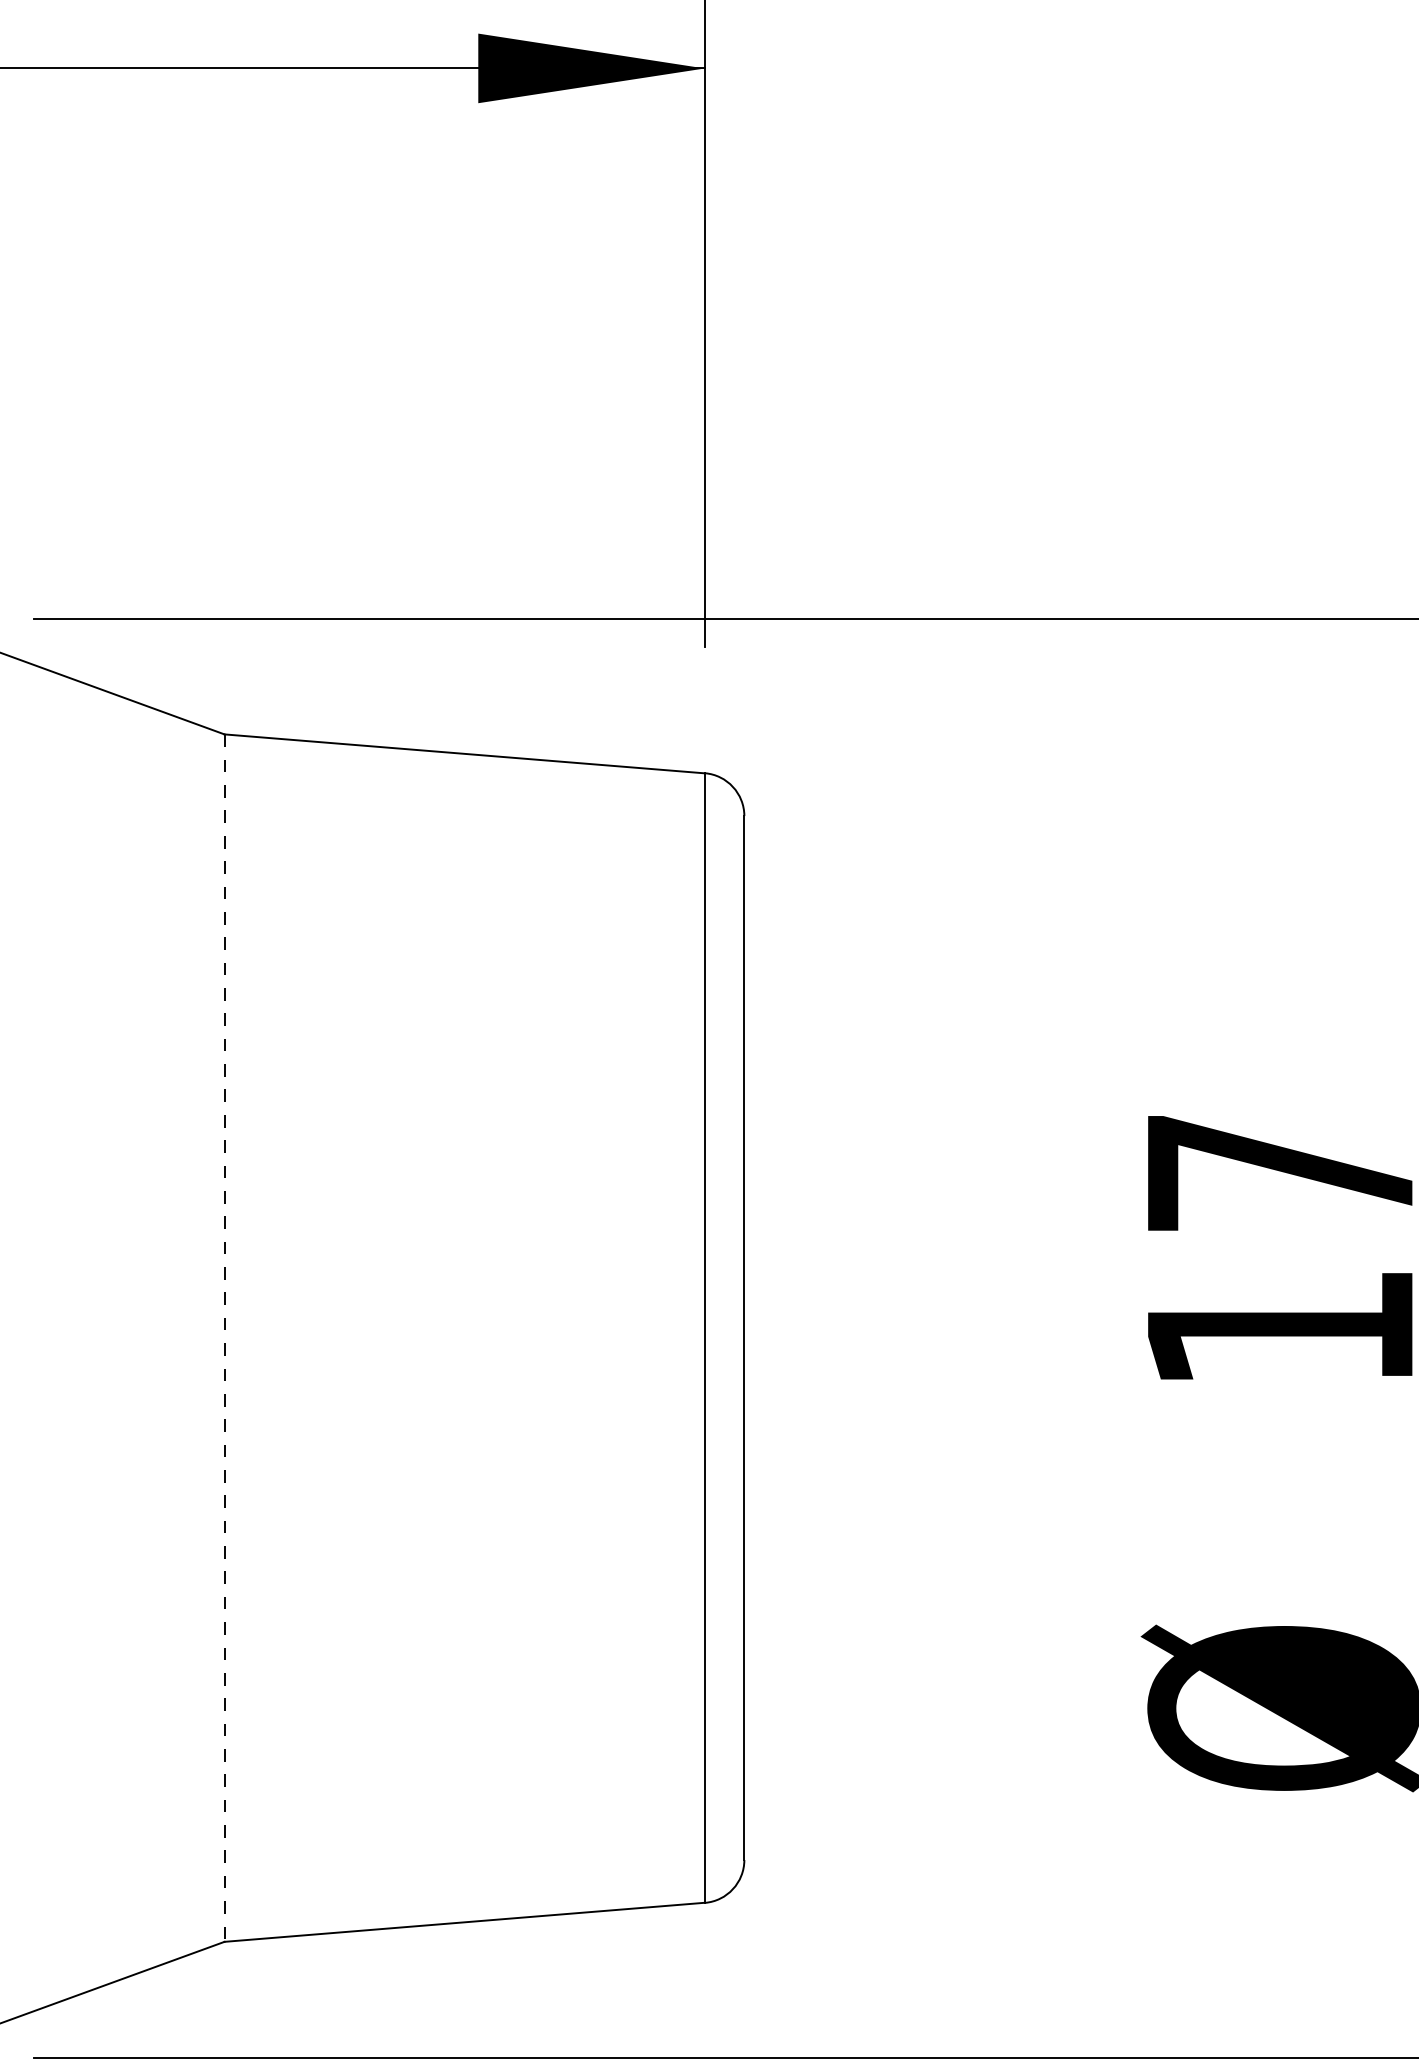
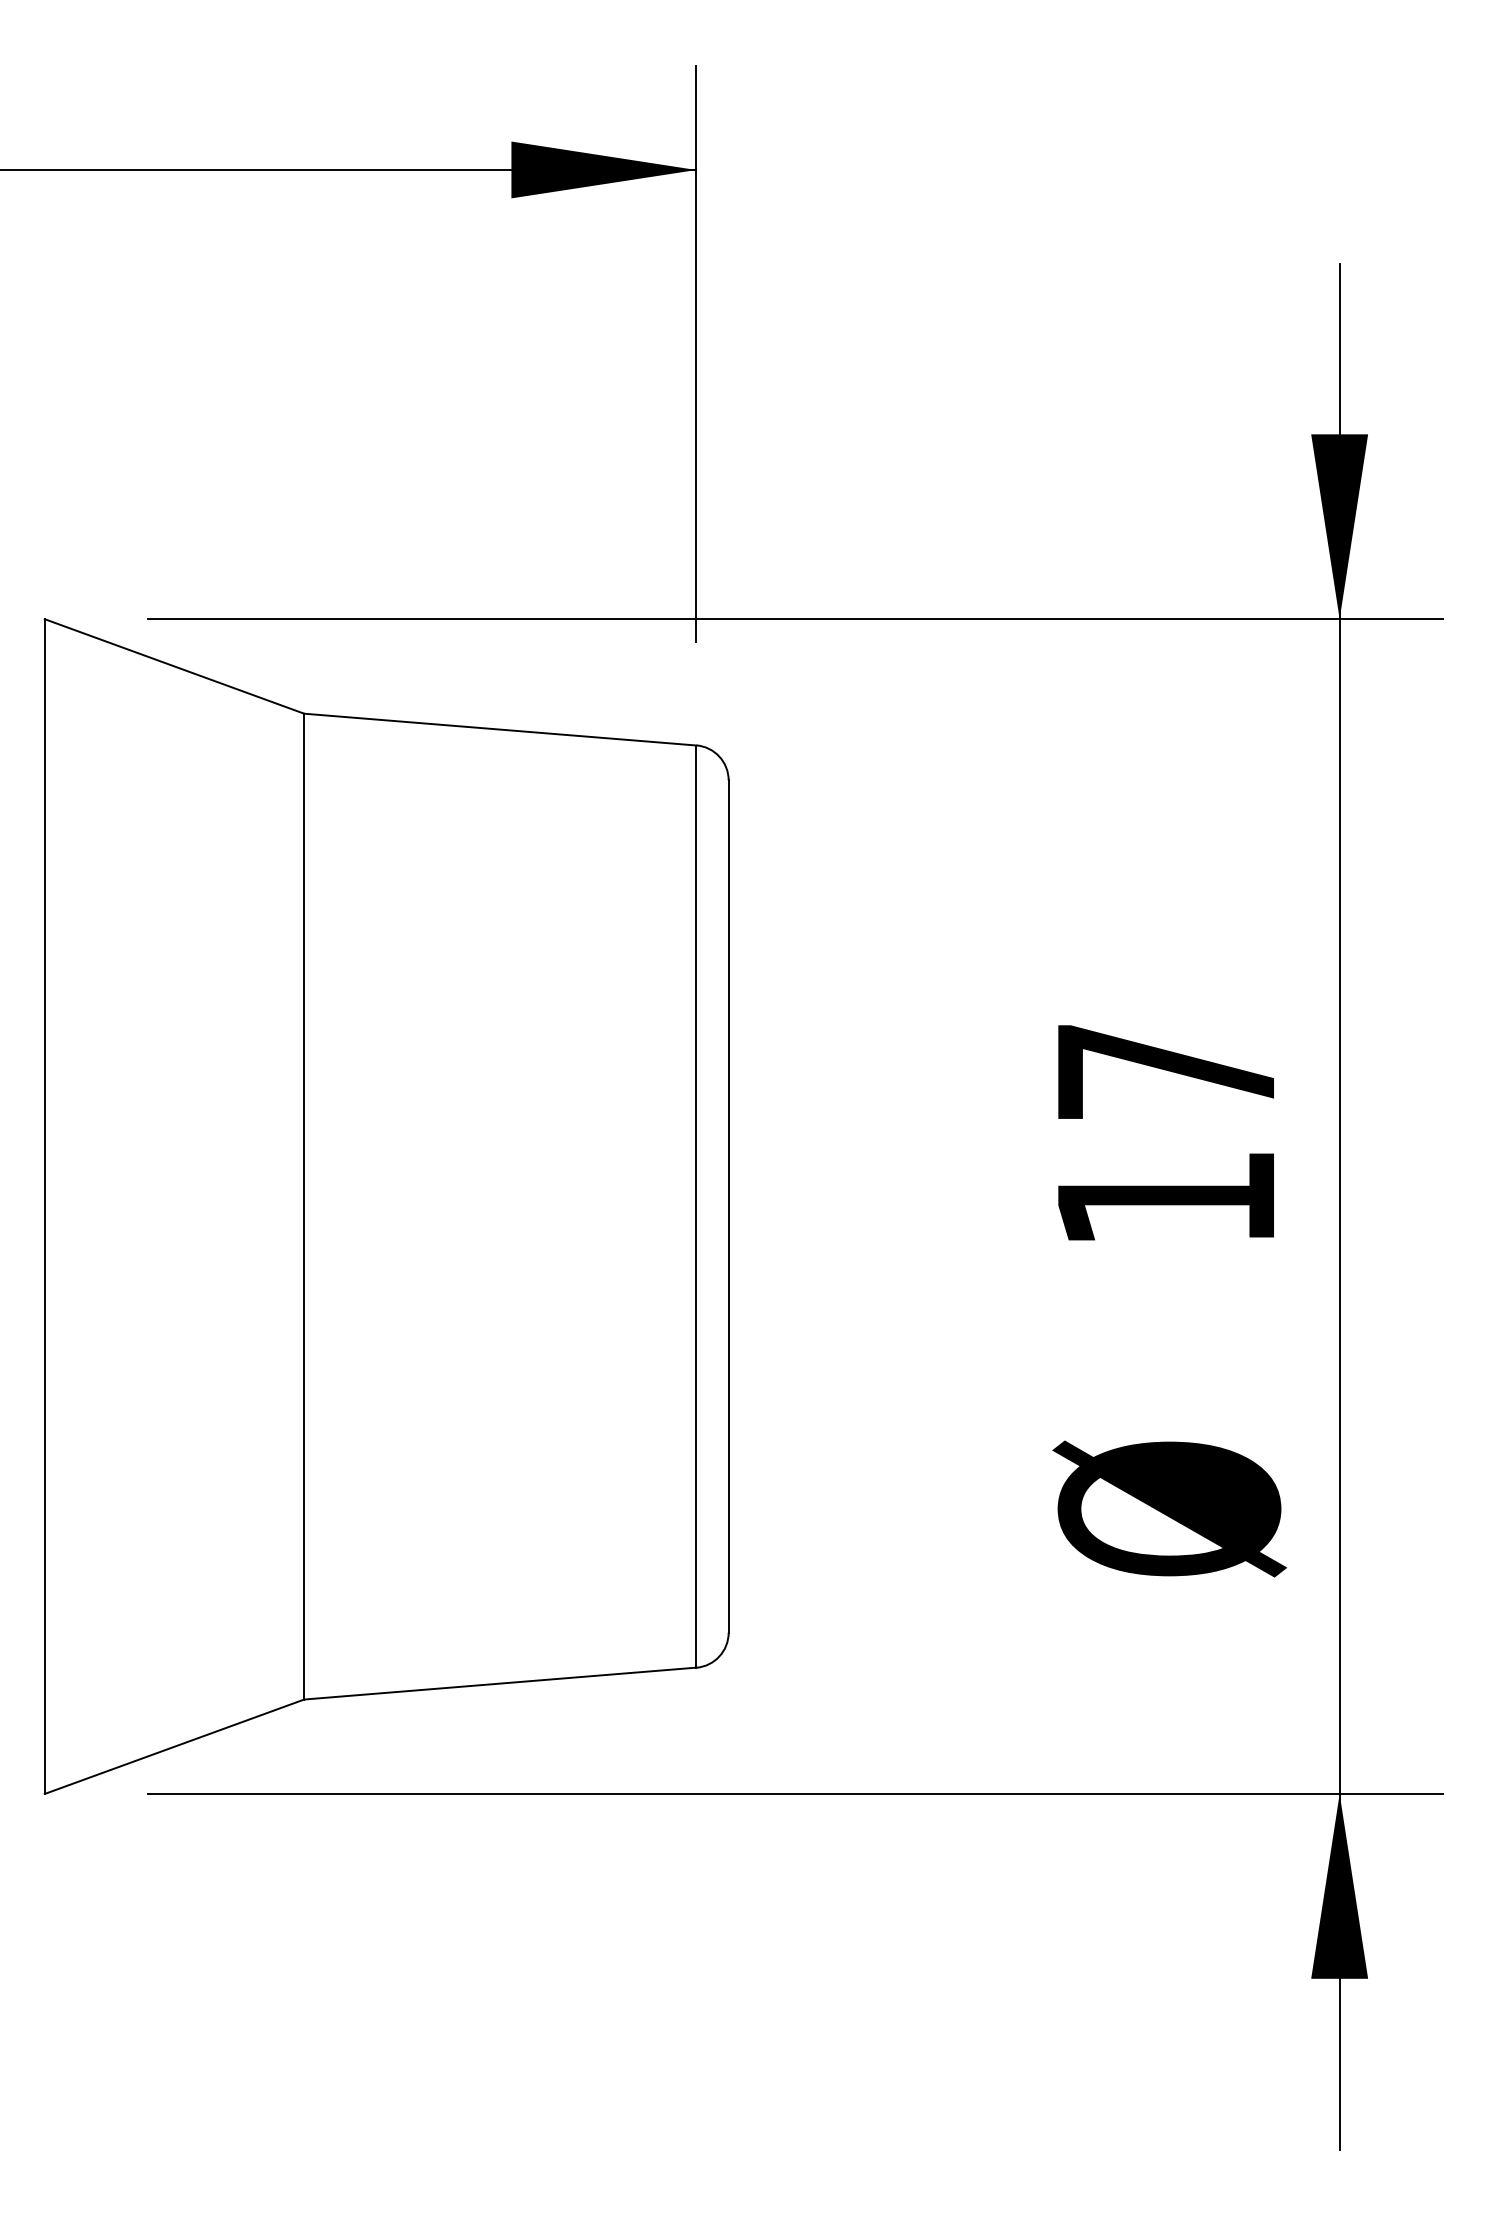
line: (224, 1337) -> (304, 1206), dashed -> solid

